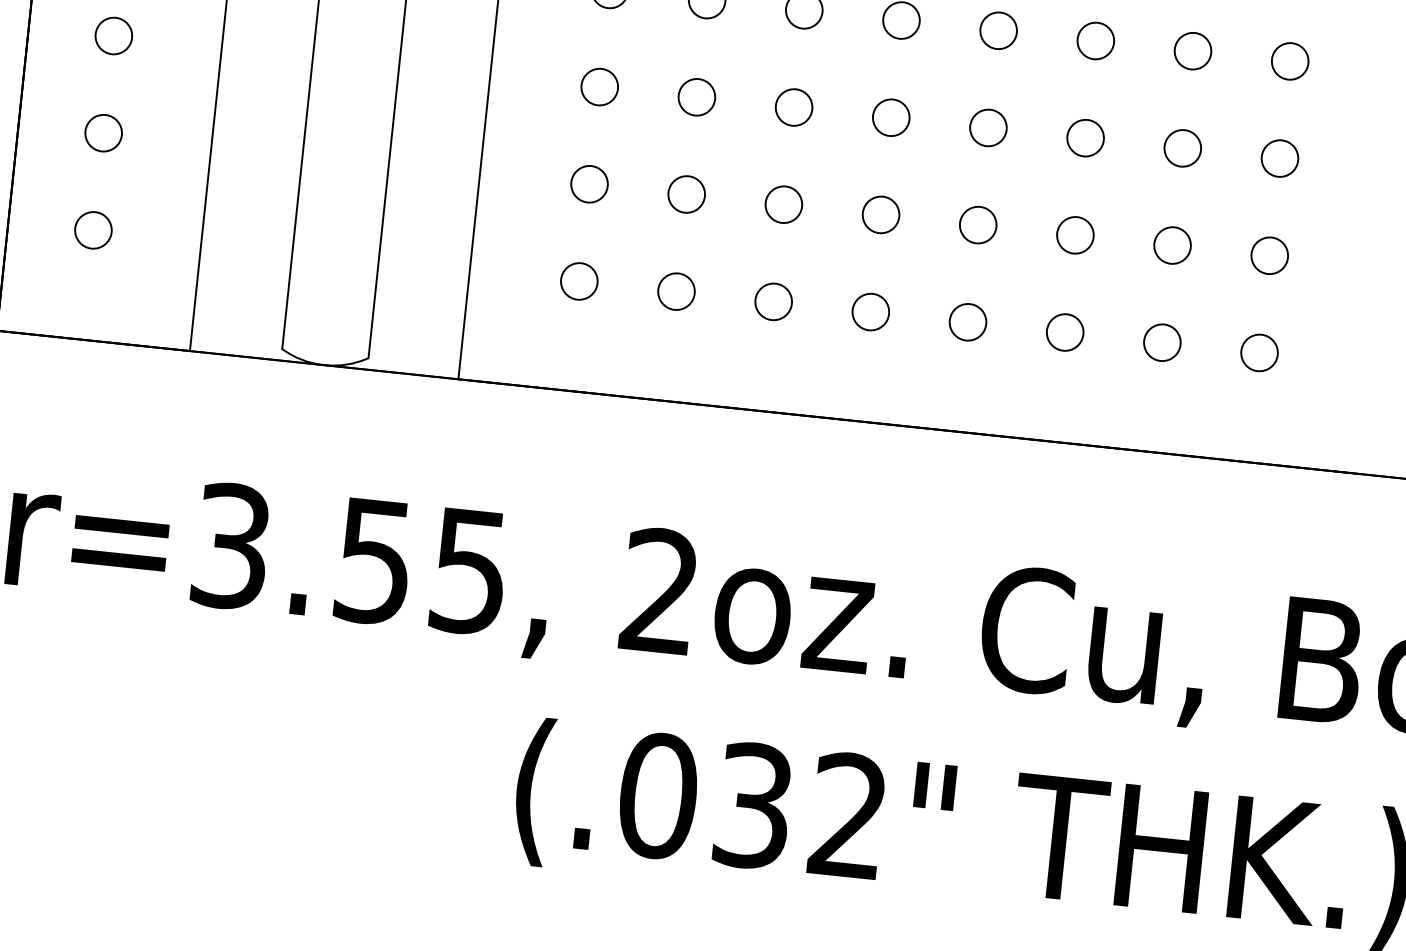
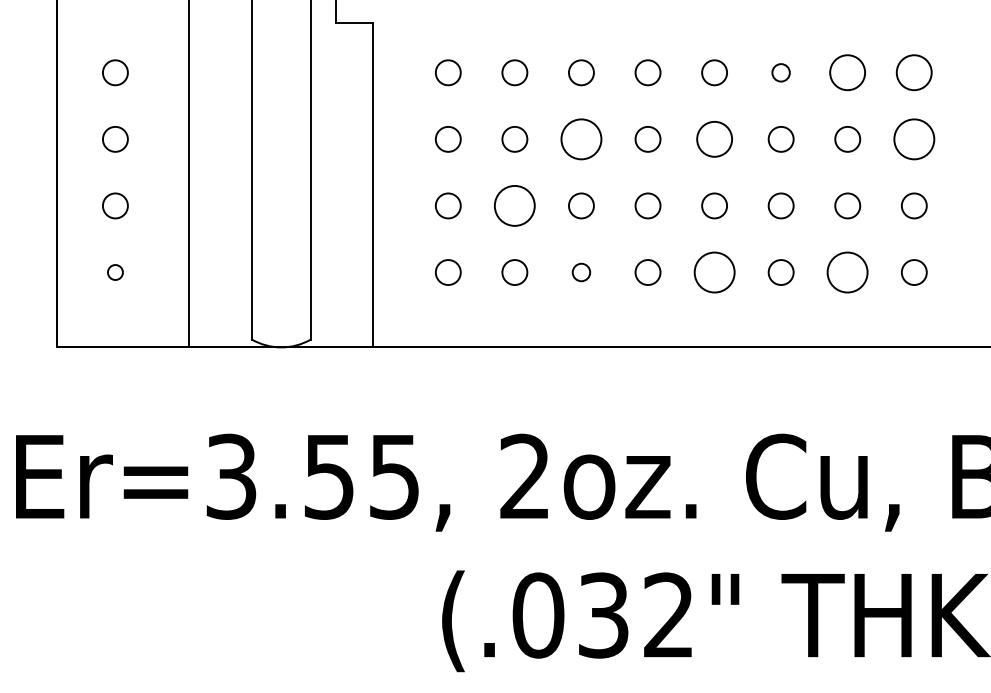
circle: (1094, 40) -> (780, 72), size x0.7
circle: (1192, 50) -> (847, 72), size x1.4
circle: (1290, 61) -> (914, 72), size x1.4
circle: (792, 106) -> (580, 138), size x1.6
circle: (988, 128) -> (714, 139), size x1.4
circle: (1278, 157) -> (913, 138), size x1.6
circle: (686, 193) -> (514, 205), size x1.6
circle: (93, 230) -> (115, 272), size x0.6
circle: (773, 301) -> (581, 272), size x0.7
circle: (967, 322) -> (714, 272), size x1.6
circle: (1162, 342) -> (847, 272), size x1.6

